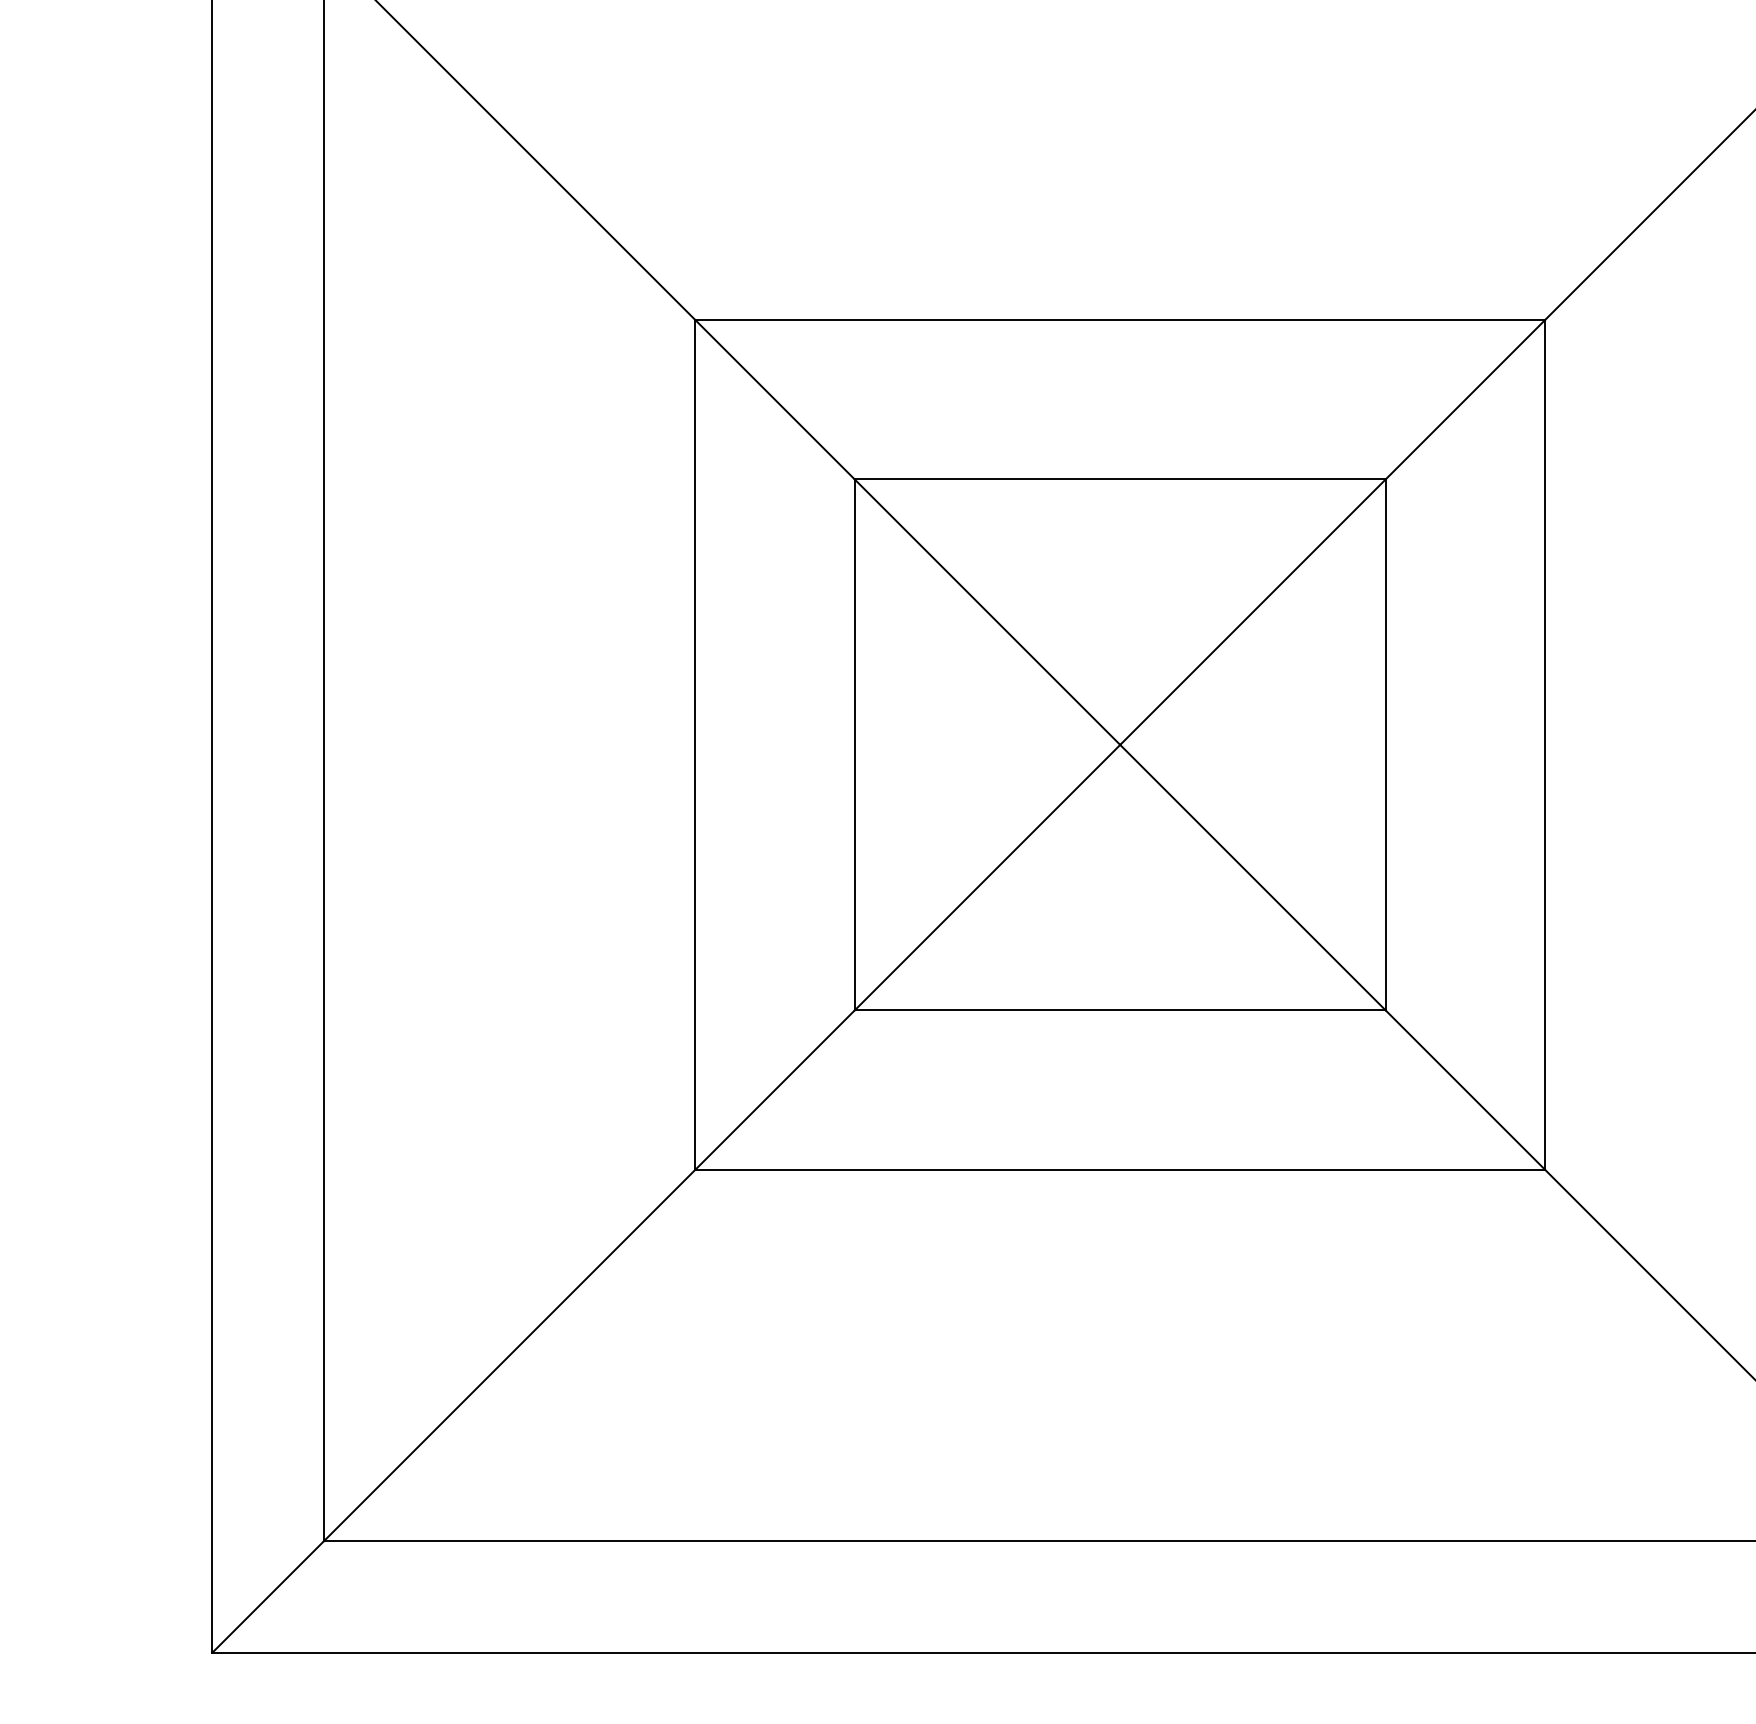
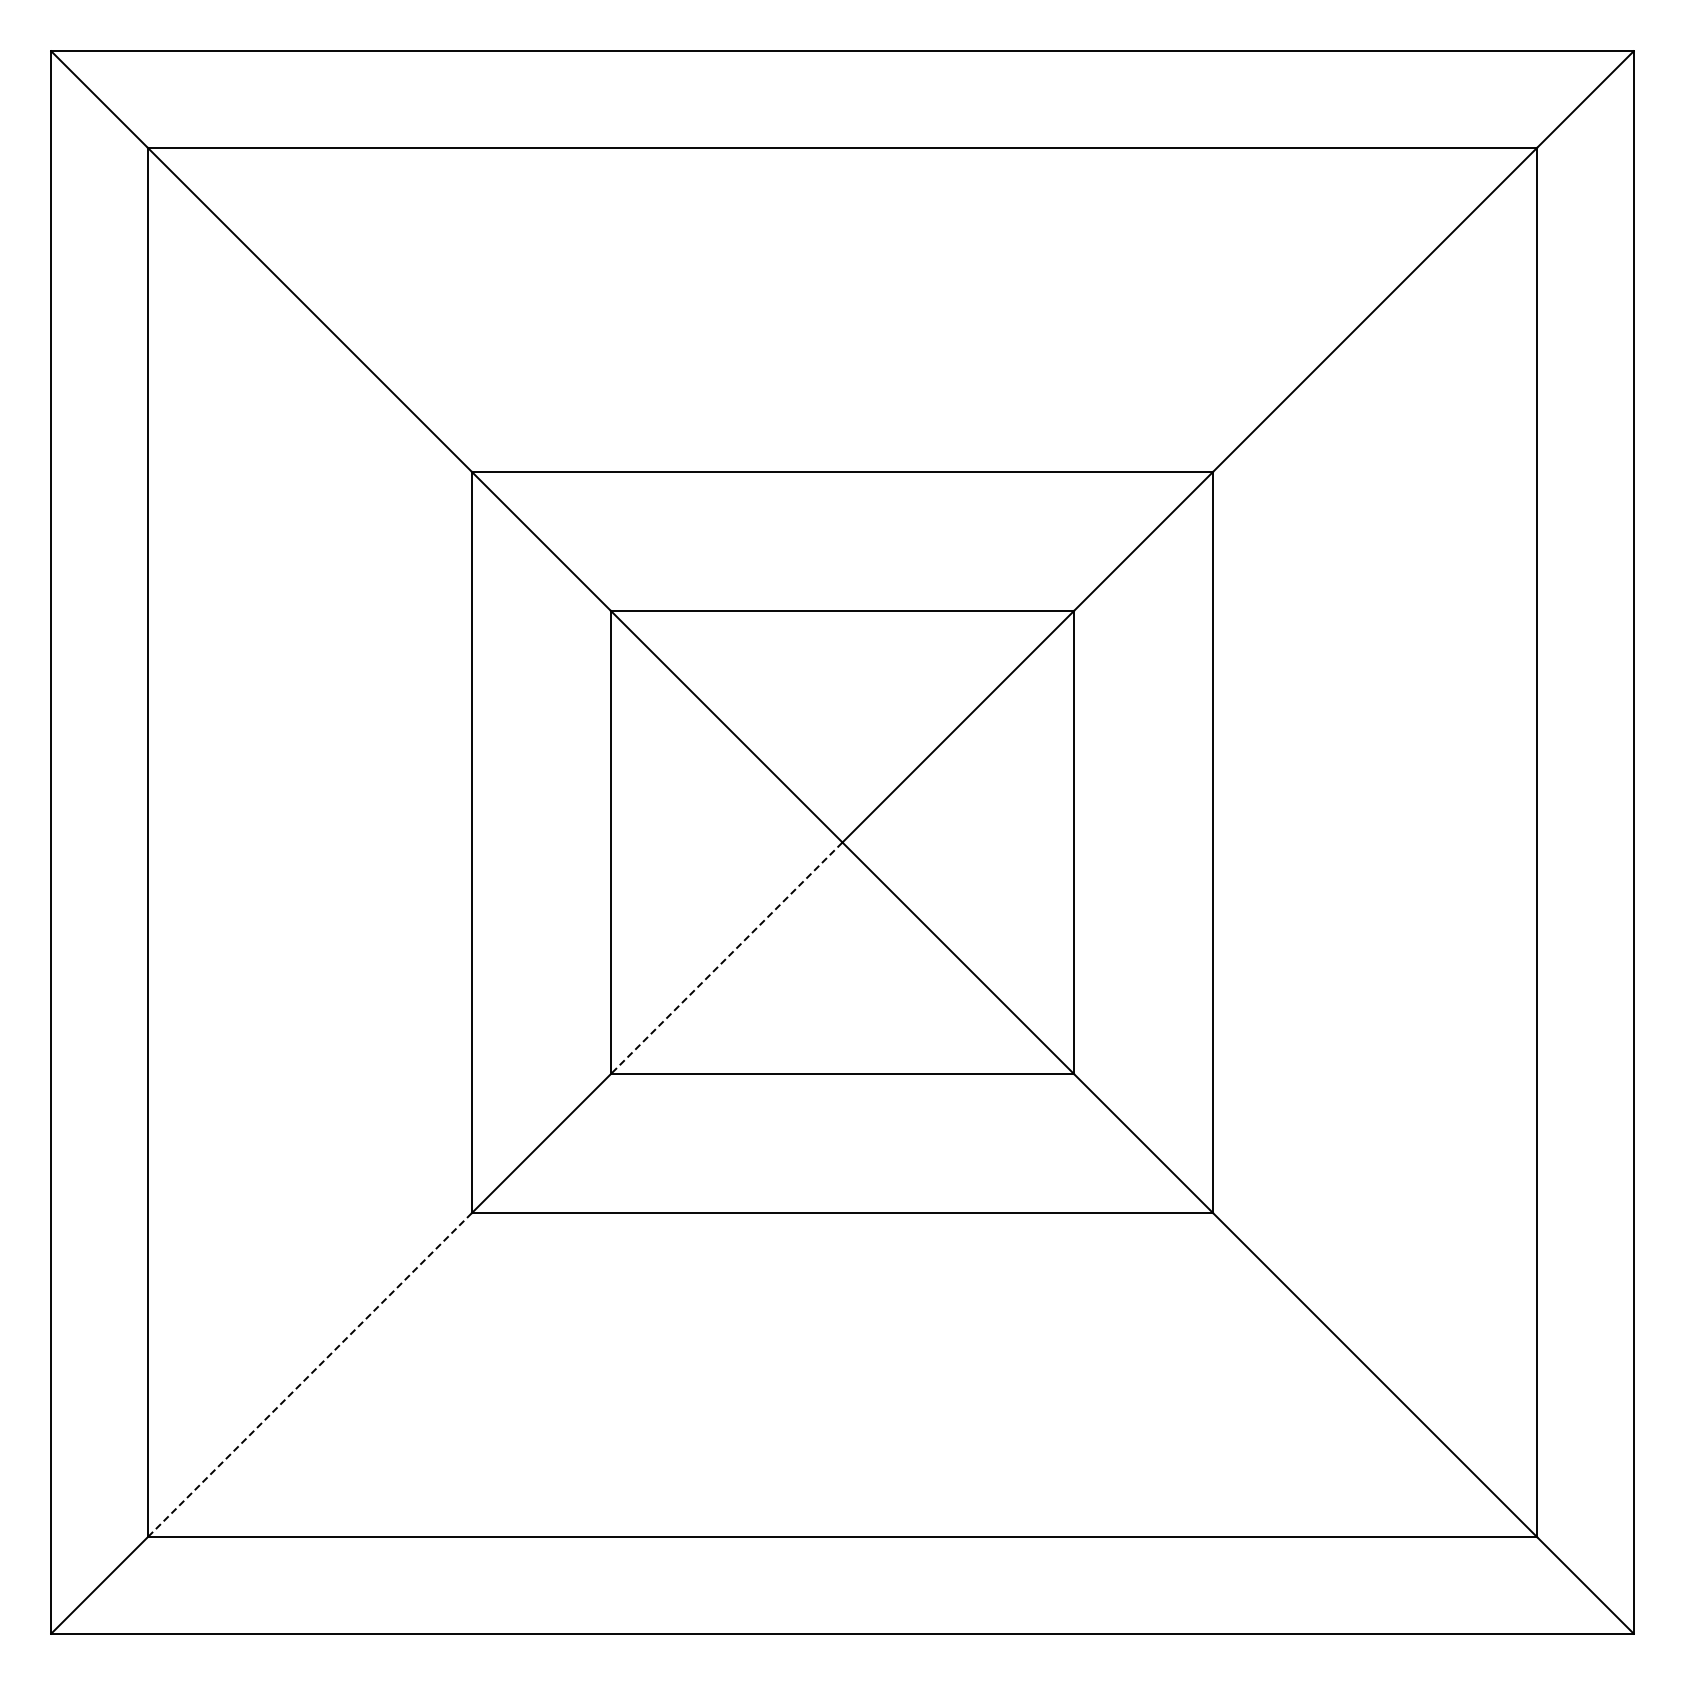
line: (987, 877) -> (726, 958), solid -> dashed
line: (509, 1356) -> (309, 1375), solid -> dashed

